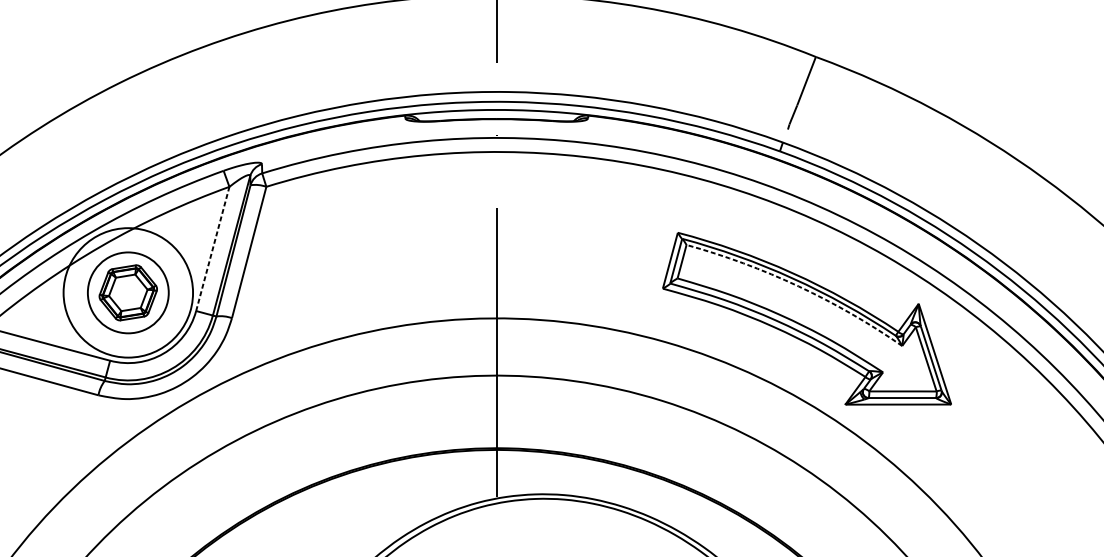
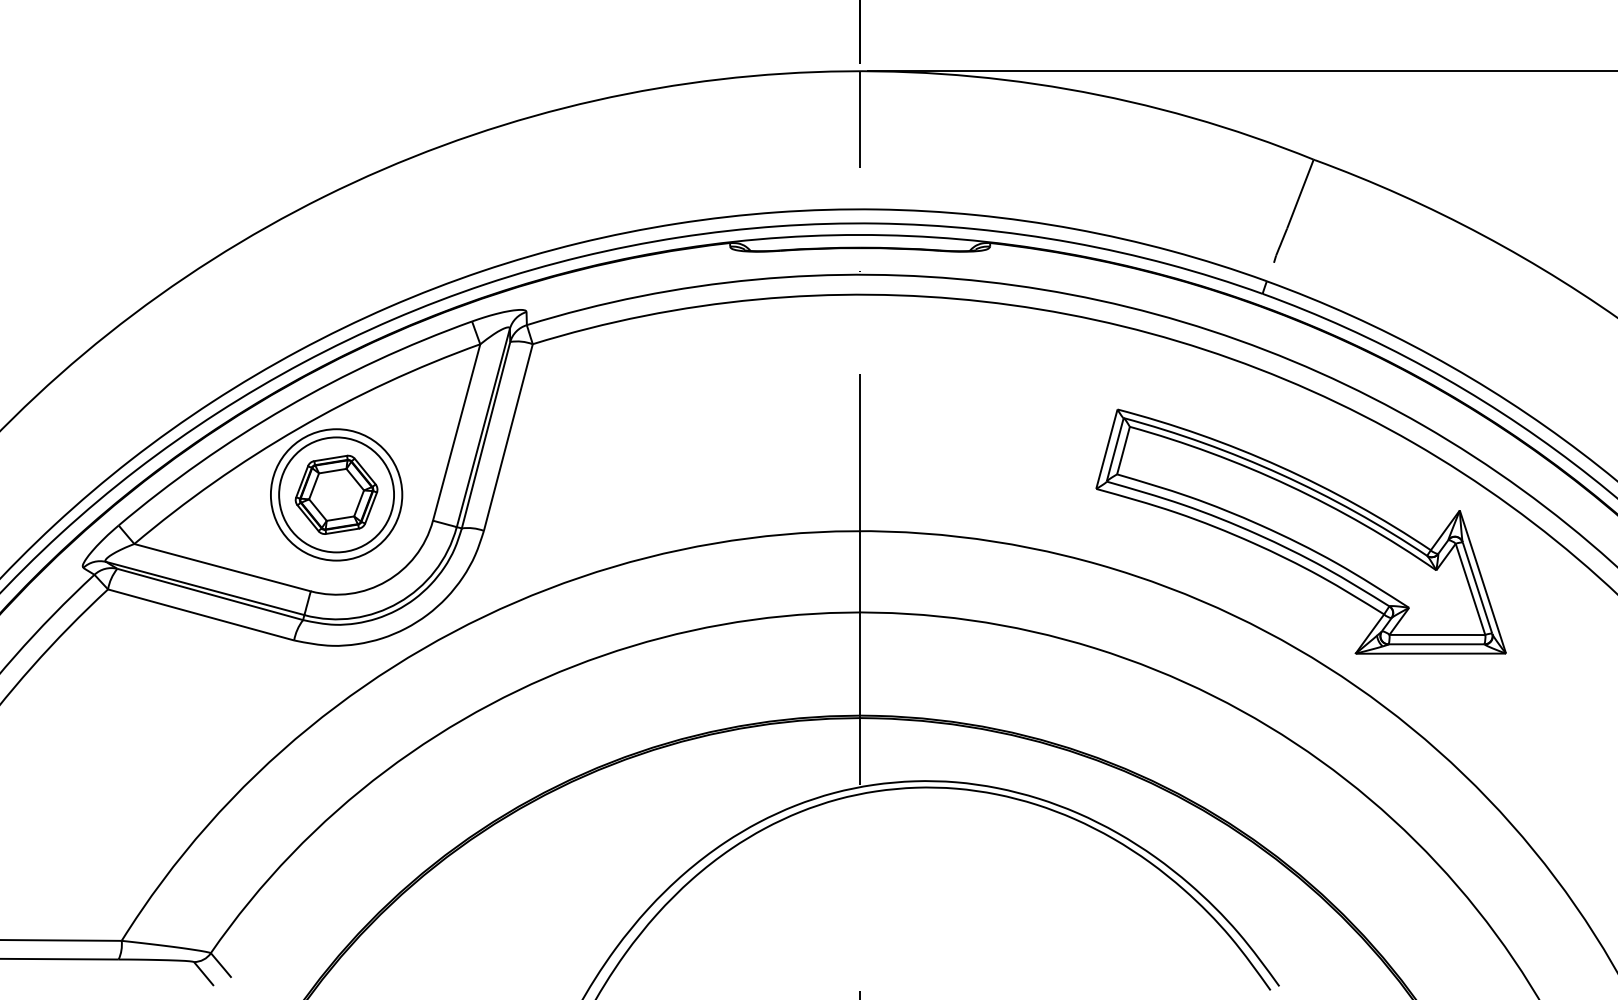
line: (212, 248) -> (456, 432), dashed -> solid
arc: (798, 286) -> (1289, 485), dashed -> solid
circle: (128, 292) -> (336, 494), size x0.71

